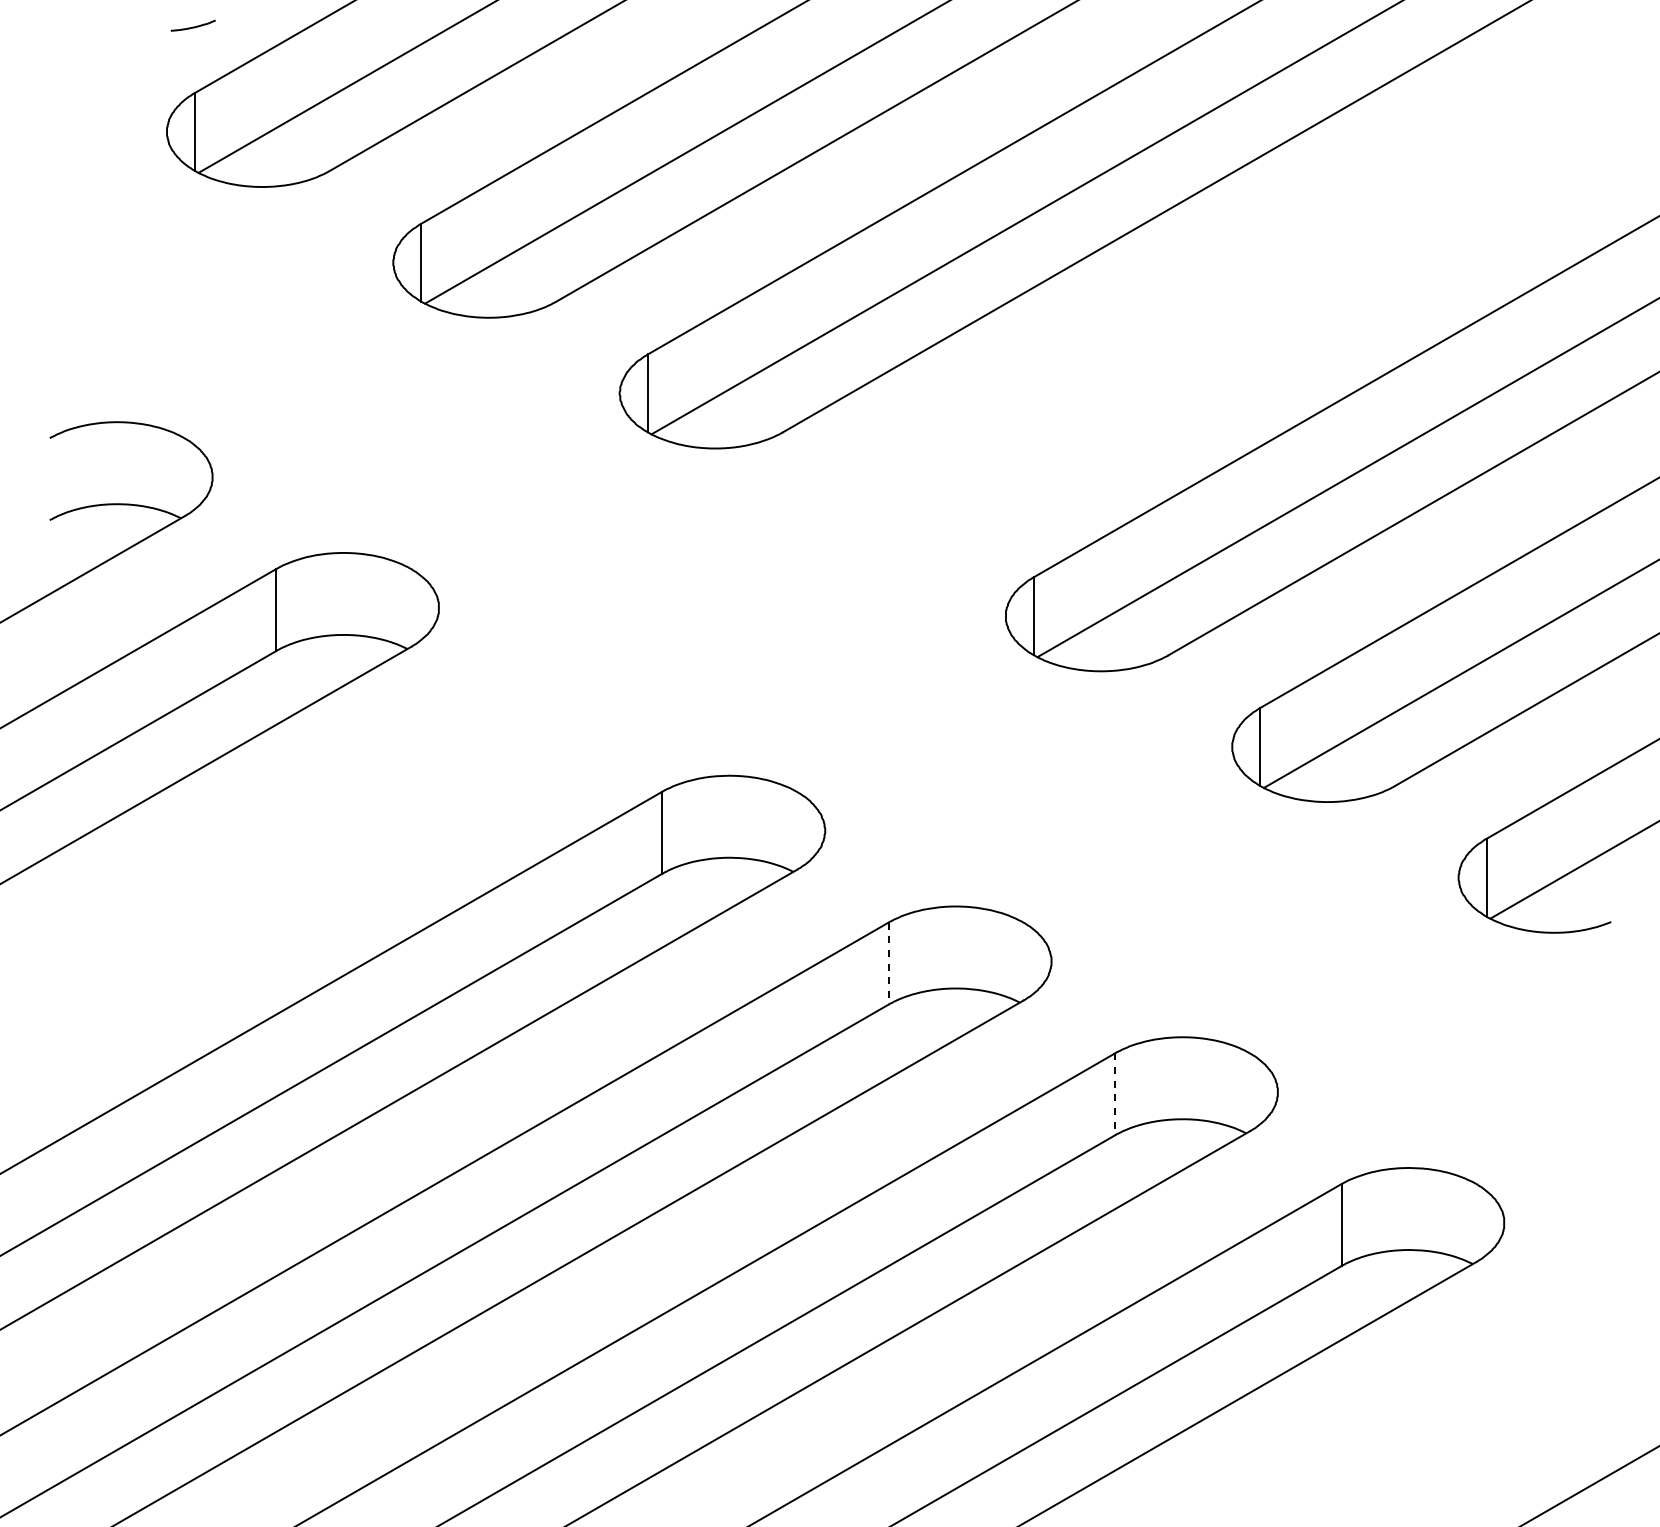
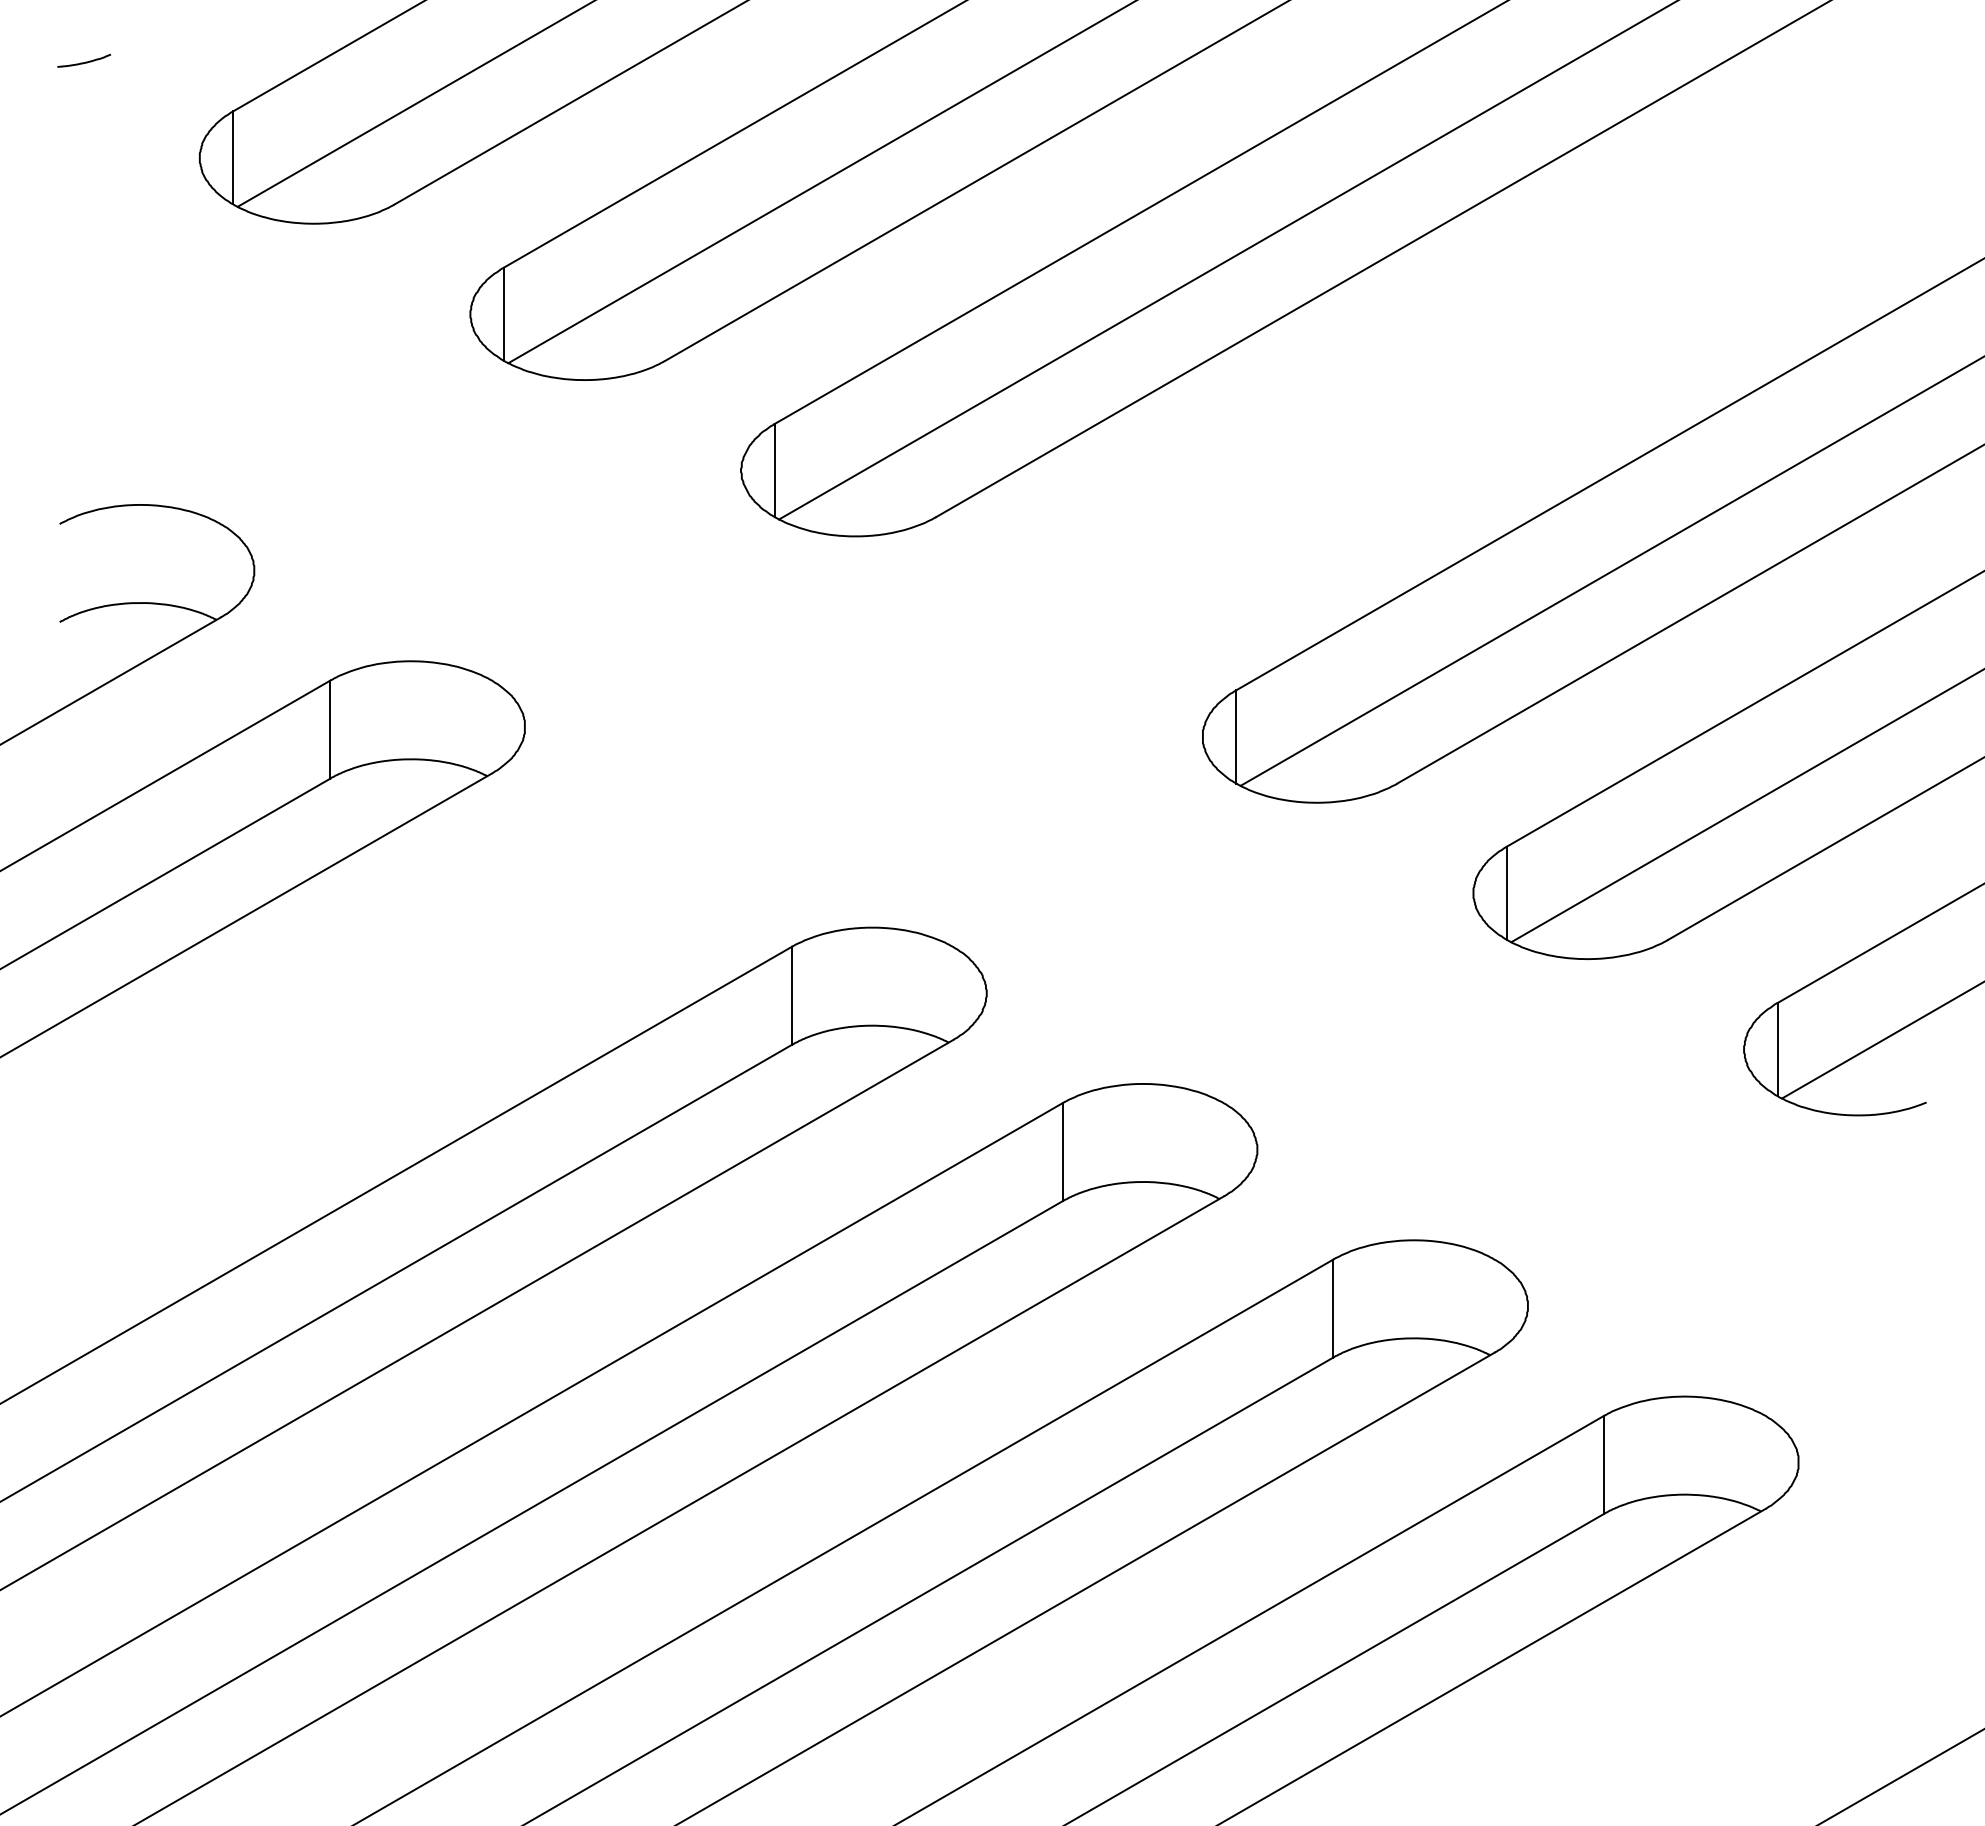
curve: (192, 26) -> (83, 61), moved
line: (888, 964) -> (1062, 1153), dashed -> solid
line: (1115, 1094) -> (1333, 1308), dashed -> solid

